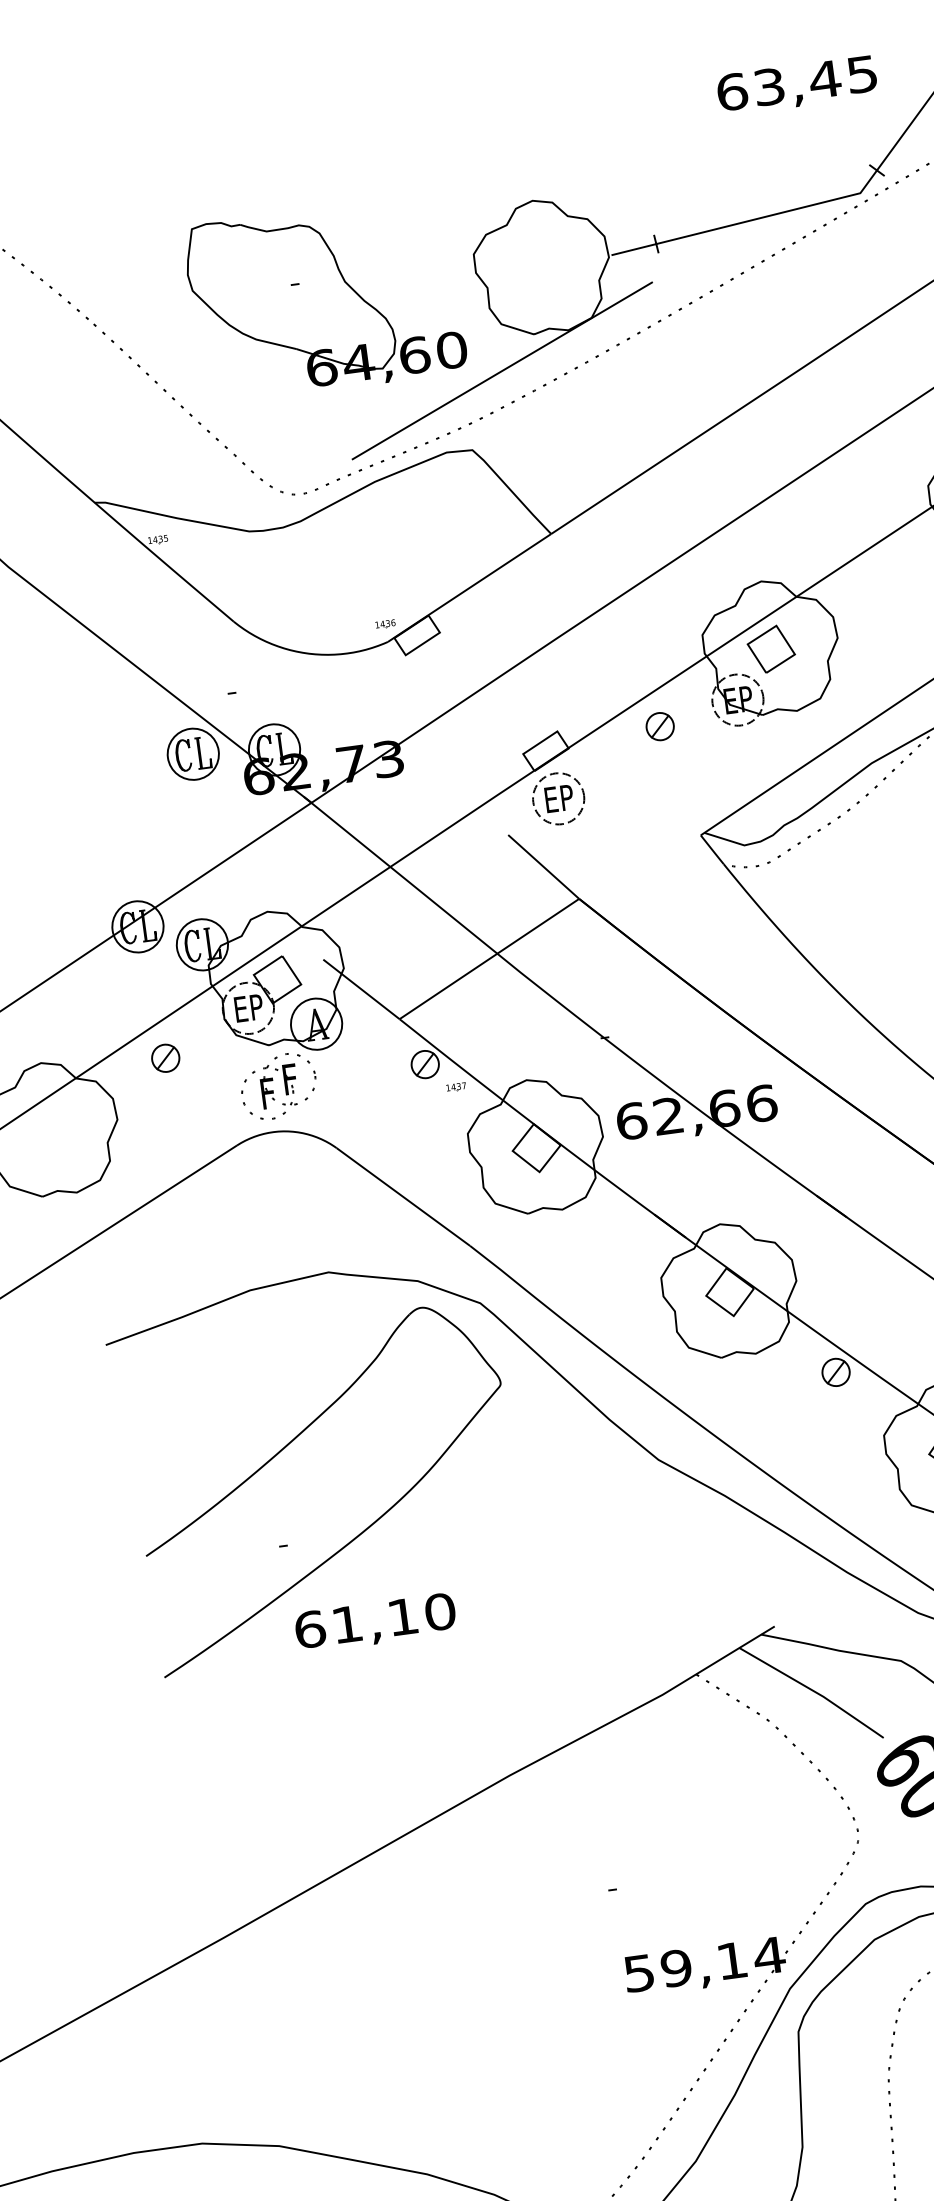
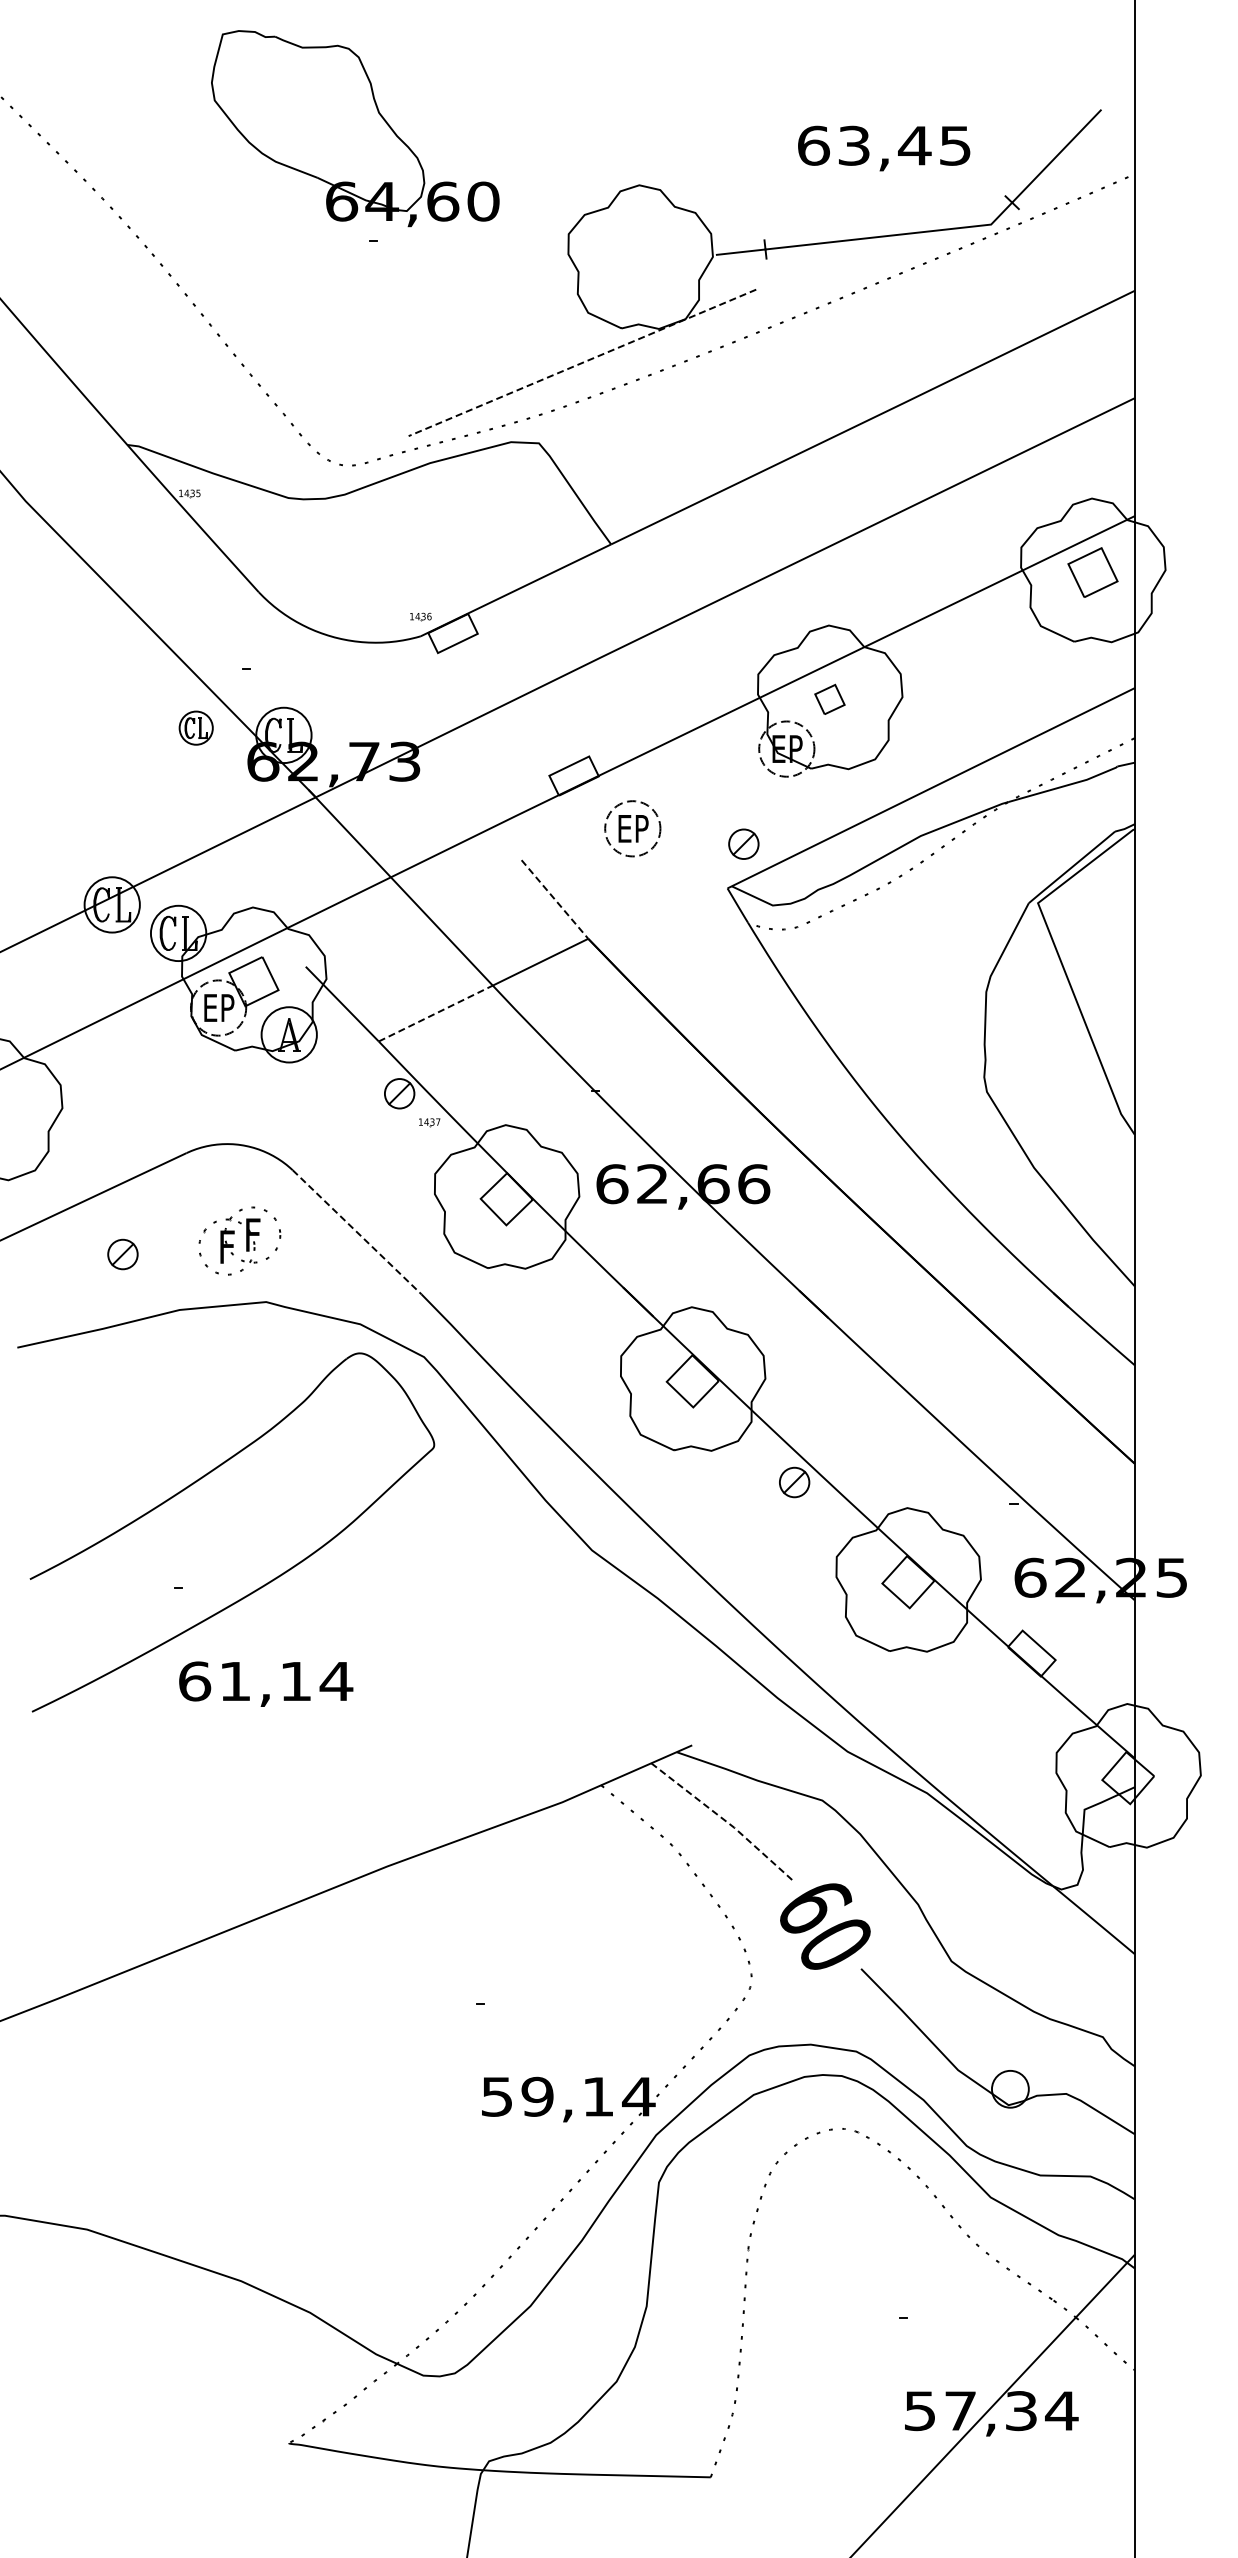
text: (797, 85) -> (884, 148), moved
part: (325, 299) -> (355, 128), moved
line: (502, 370) -> (582, 362), solid -> dashed
part: (770, 649) -> (829, 699), size x0.6
part: (659, 725) -> (743, 843), moved
part: (192, 753) -> (195, 727), size x0.6
part: (558, 798) -> (632, 828), moved
line: (543, 867) -> (554, 899), solid -> dashed
line: (449, 986) -> (436, 1013), solid -> dashed
part: (165, 1058) -> (122, 1254), moved
part: (284, 1085) -> (246, 1240), moved
line: (403, 1197) -> (357, 1232), solid -> dashed
text: (440, 1611) -> (336, 1681), 61,10 -> 61,14
line: (813, 1691) -> (724, 1820), solid -> dashed

